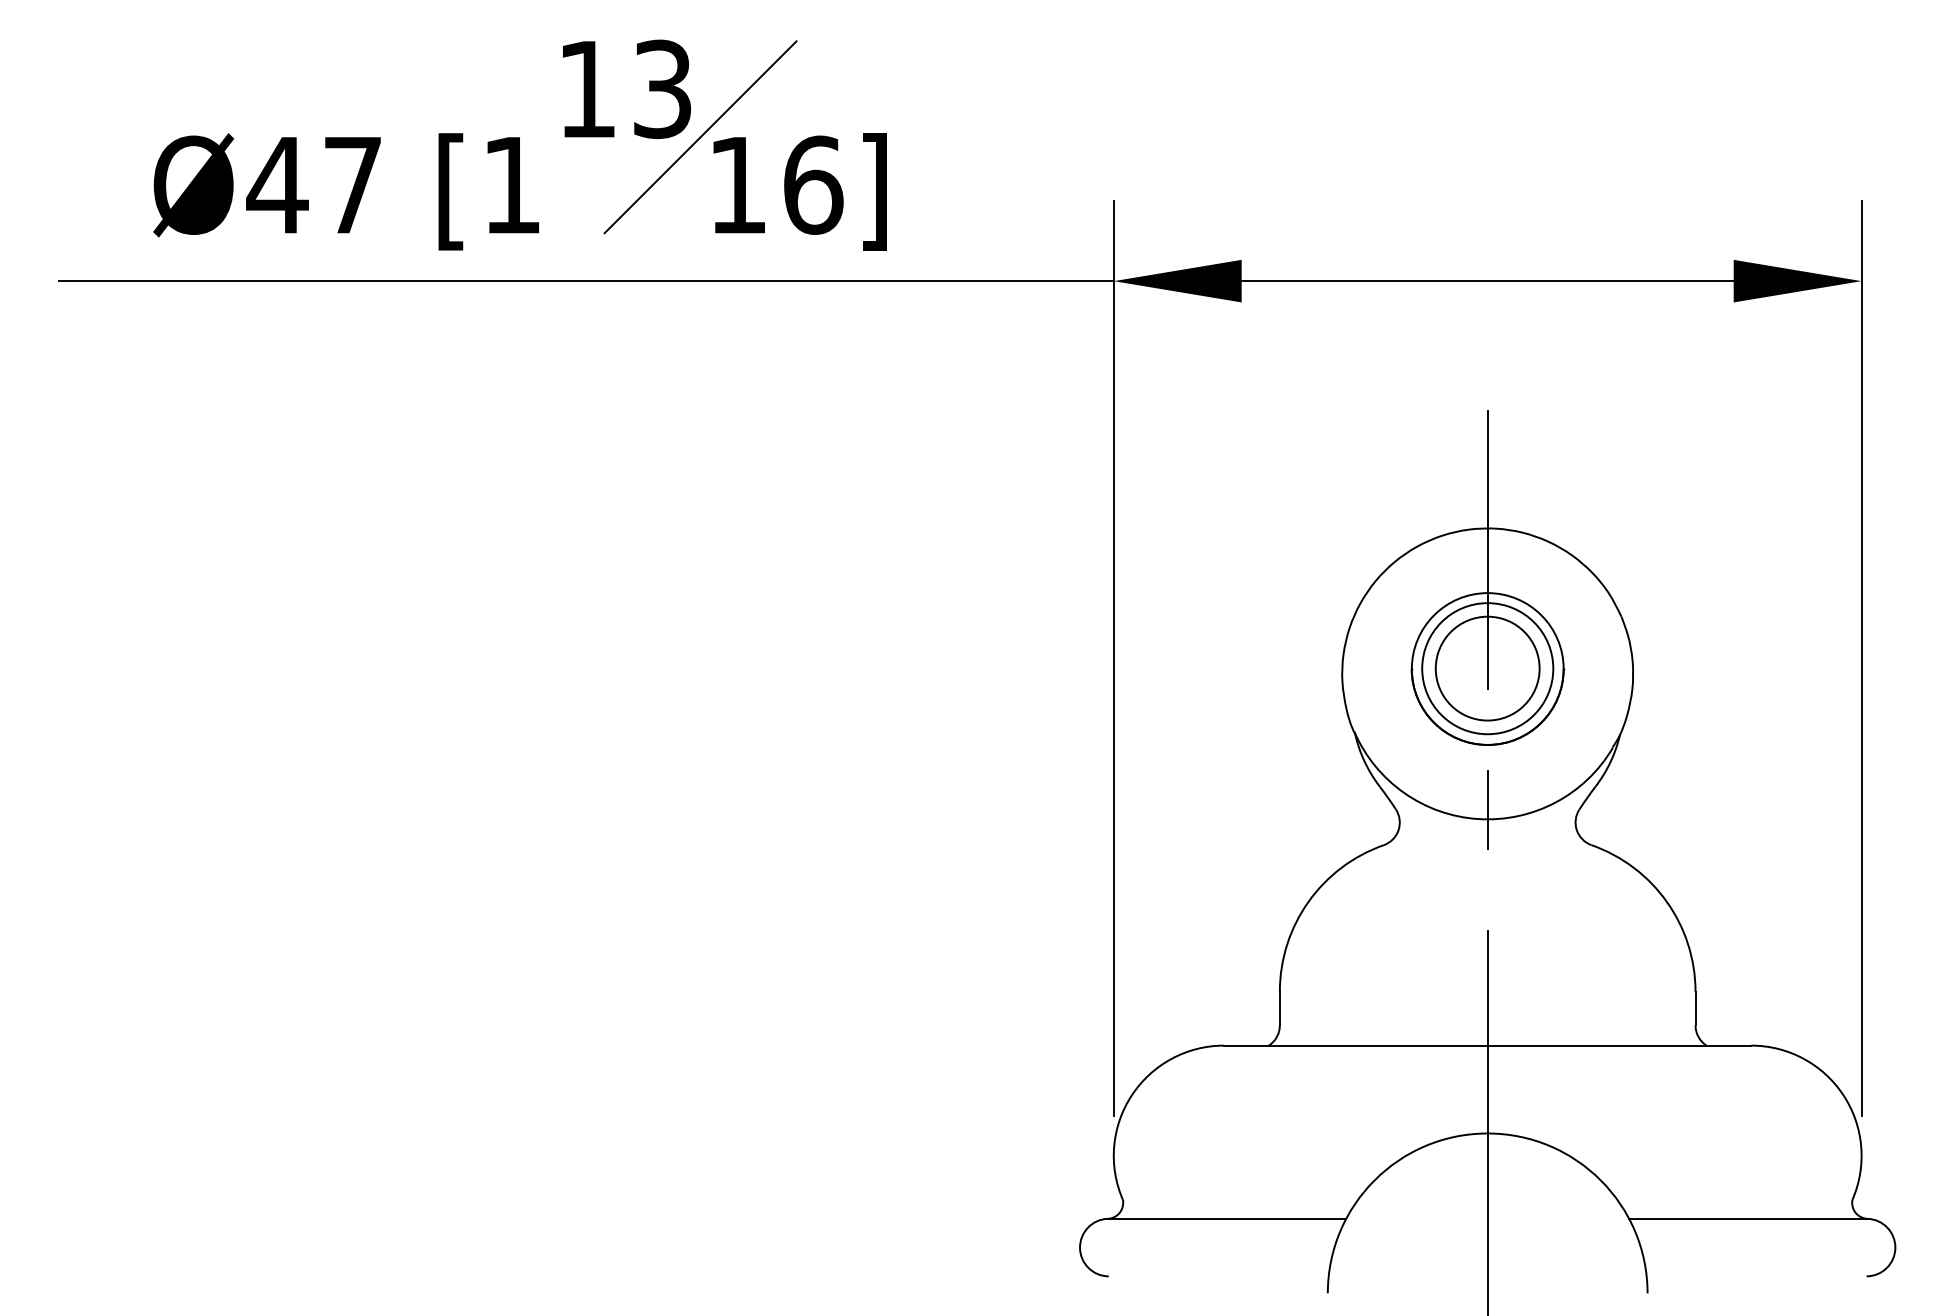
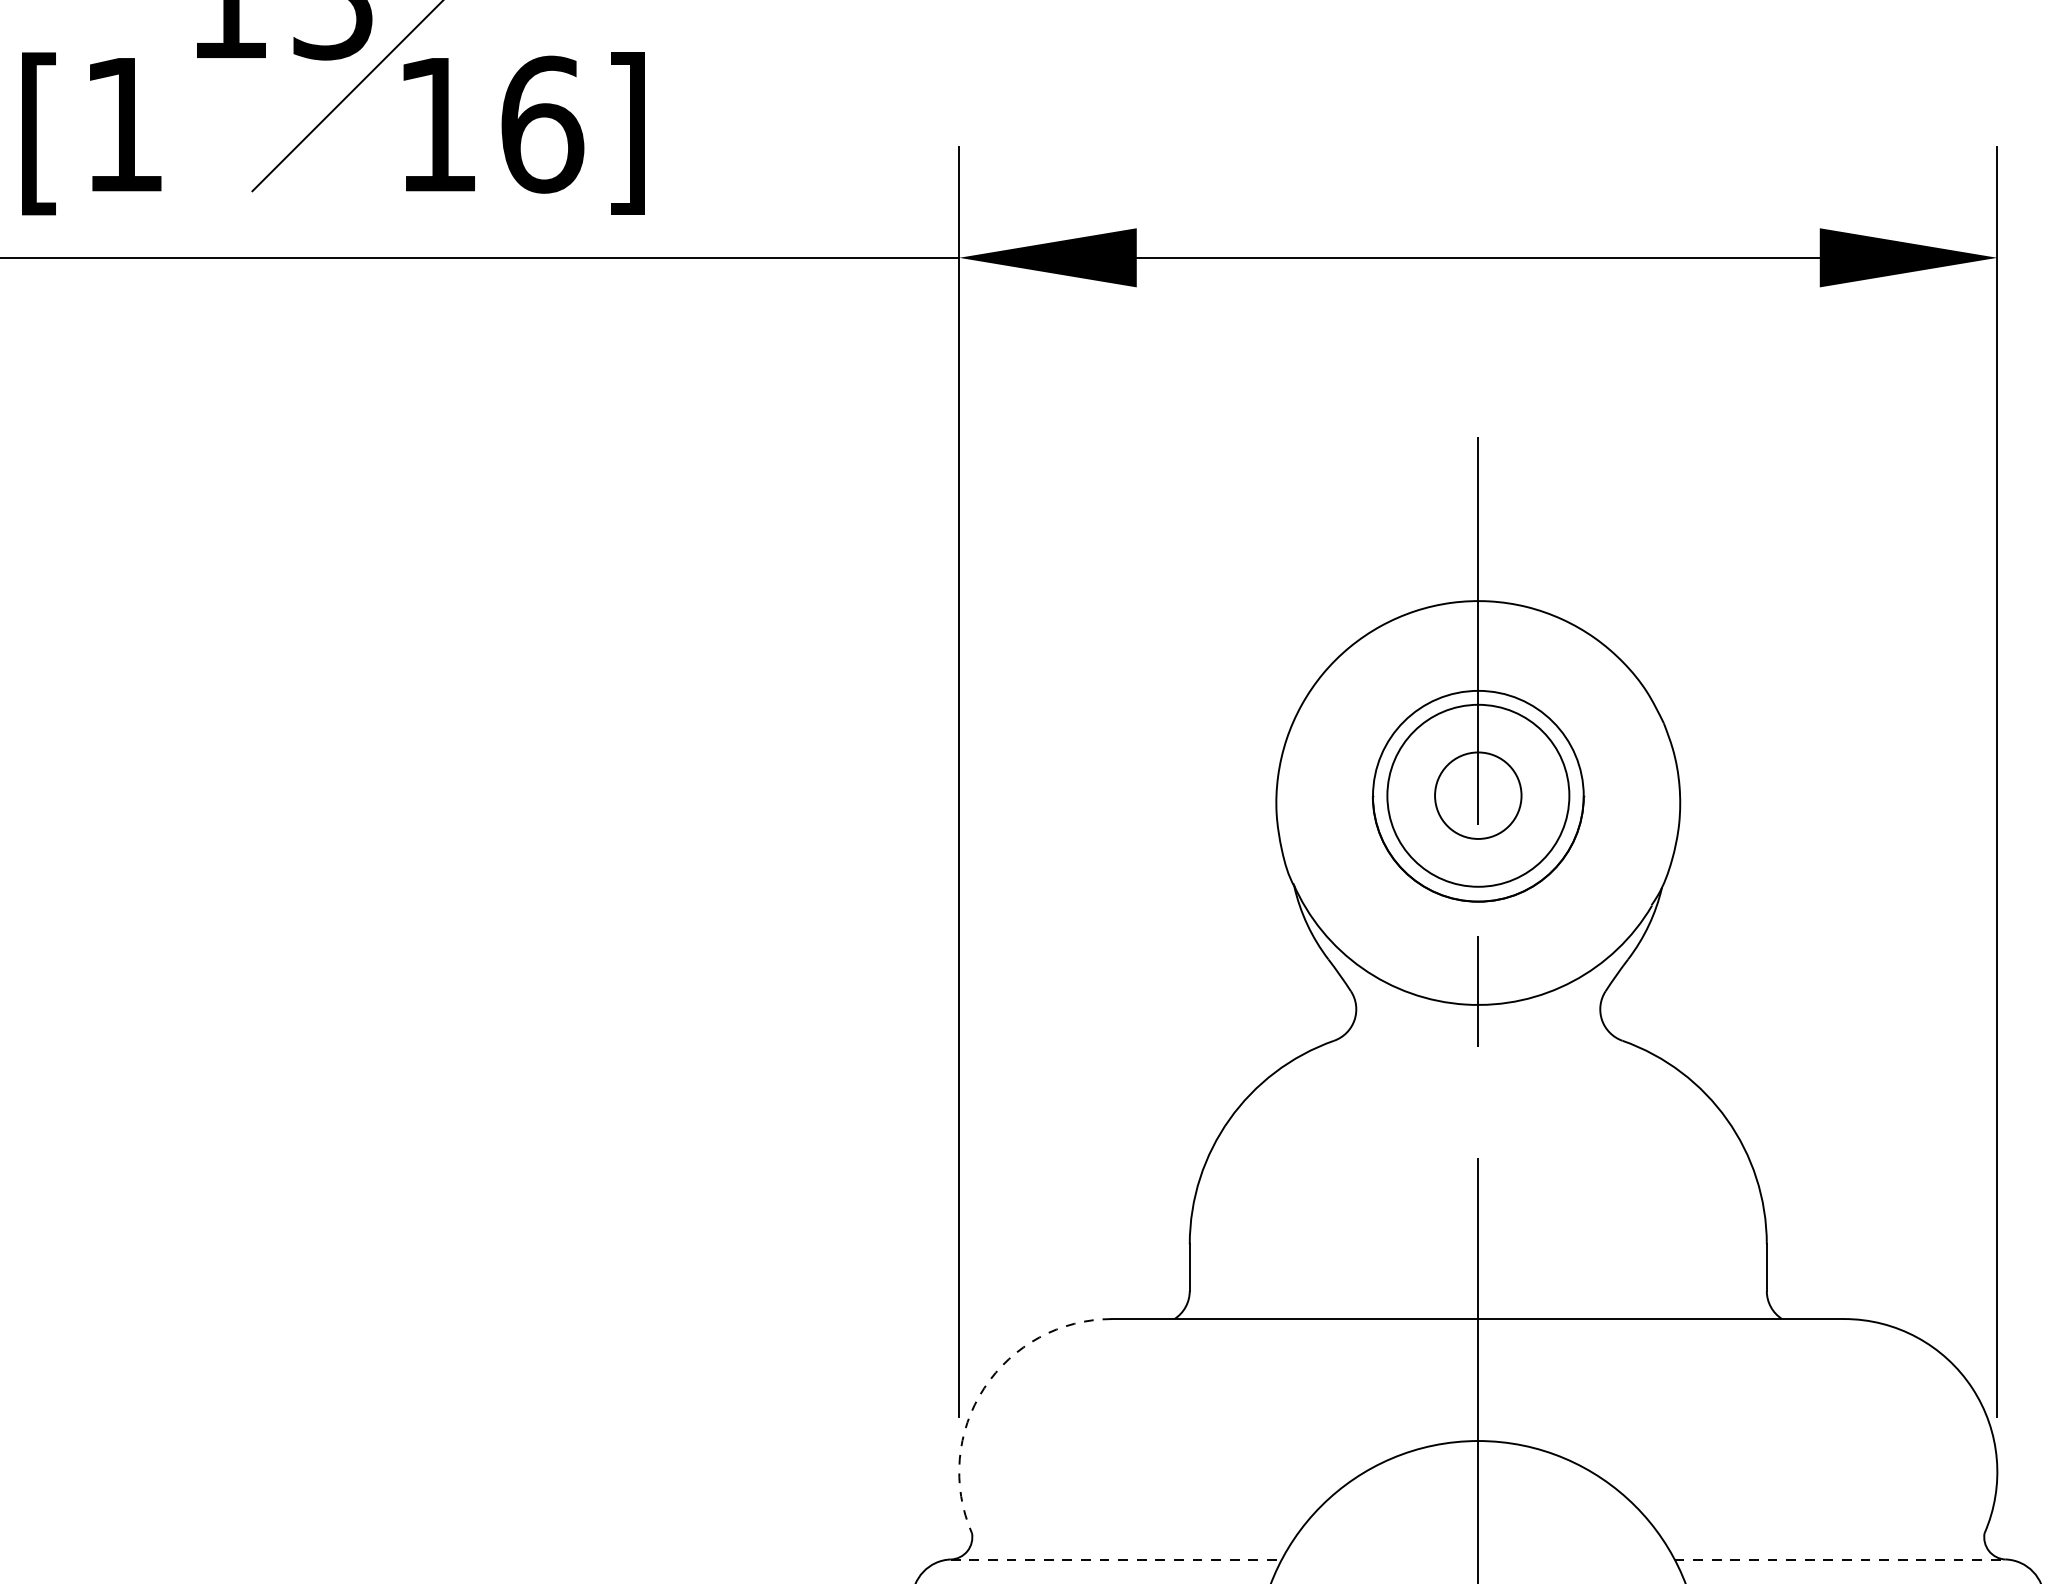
circle: (1487, 668) -> (1478, 795), size x0.6
arc: (1131, 1095) -> (983, 1388), solid -> dashed
line: (1227, 1218) -> (1117, 1559), solid -> dashed
line: (1748, 1218) -> (1840, 1559), solid -> dashed

